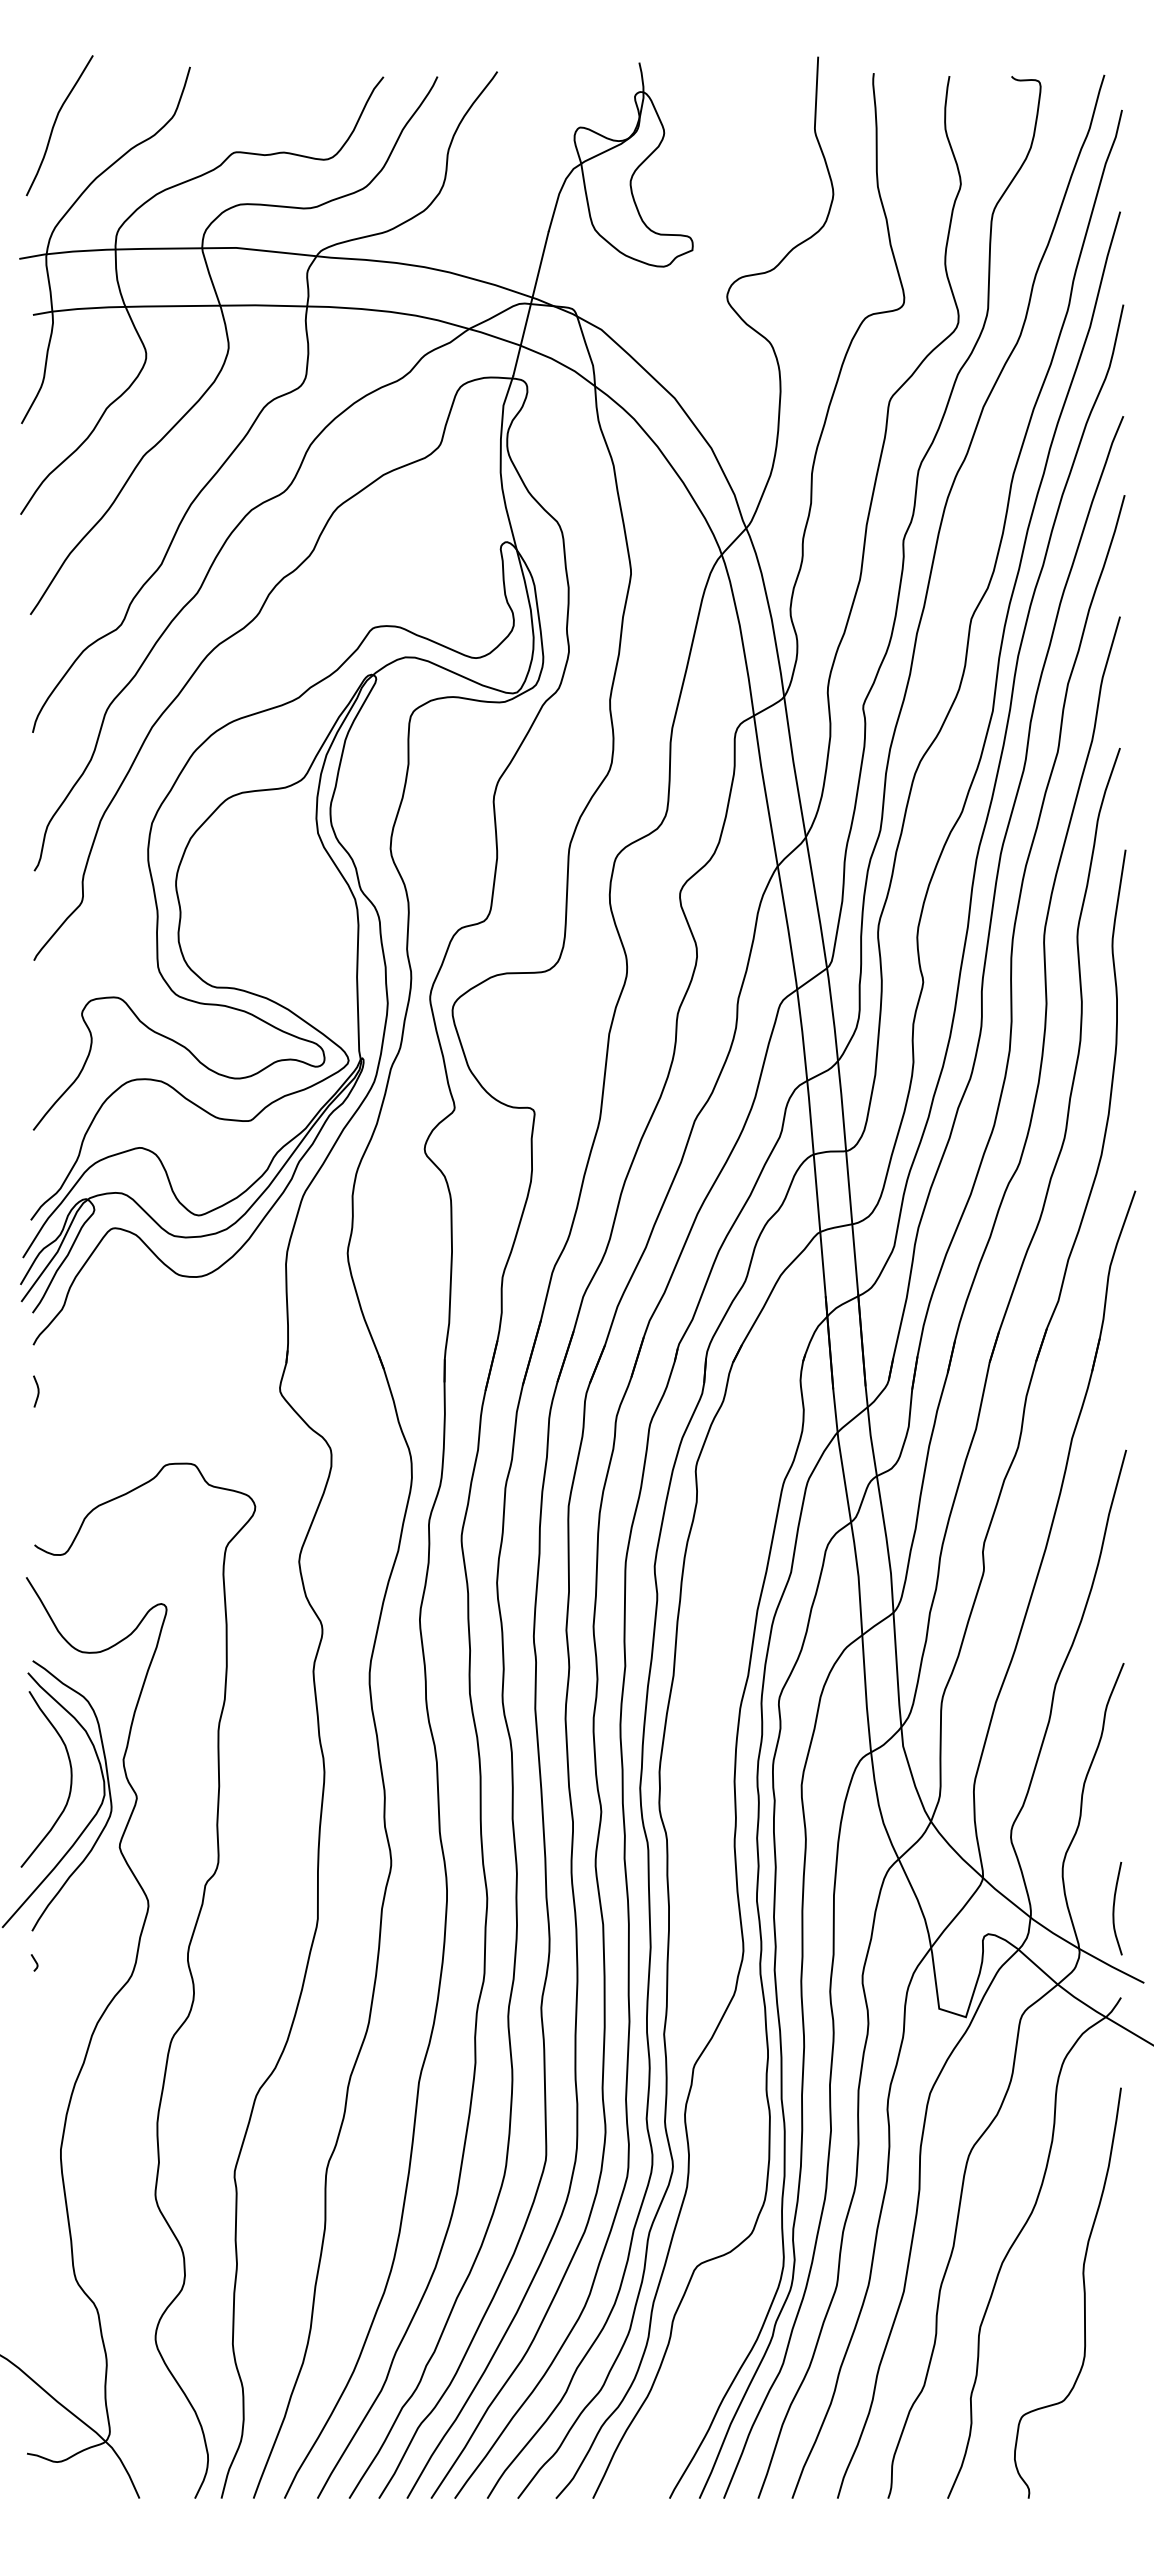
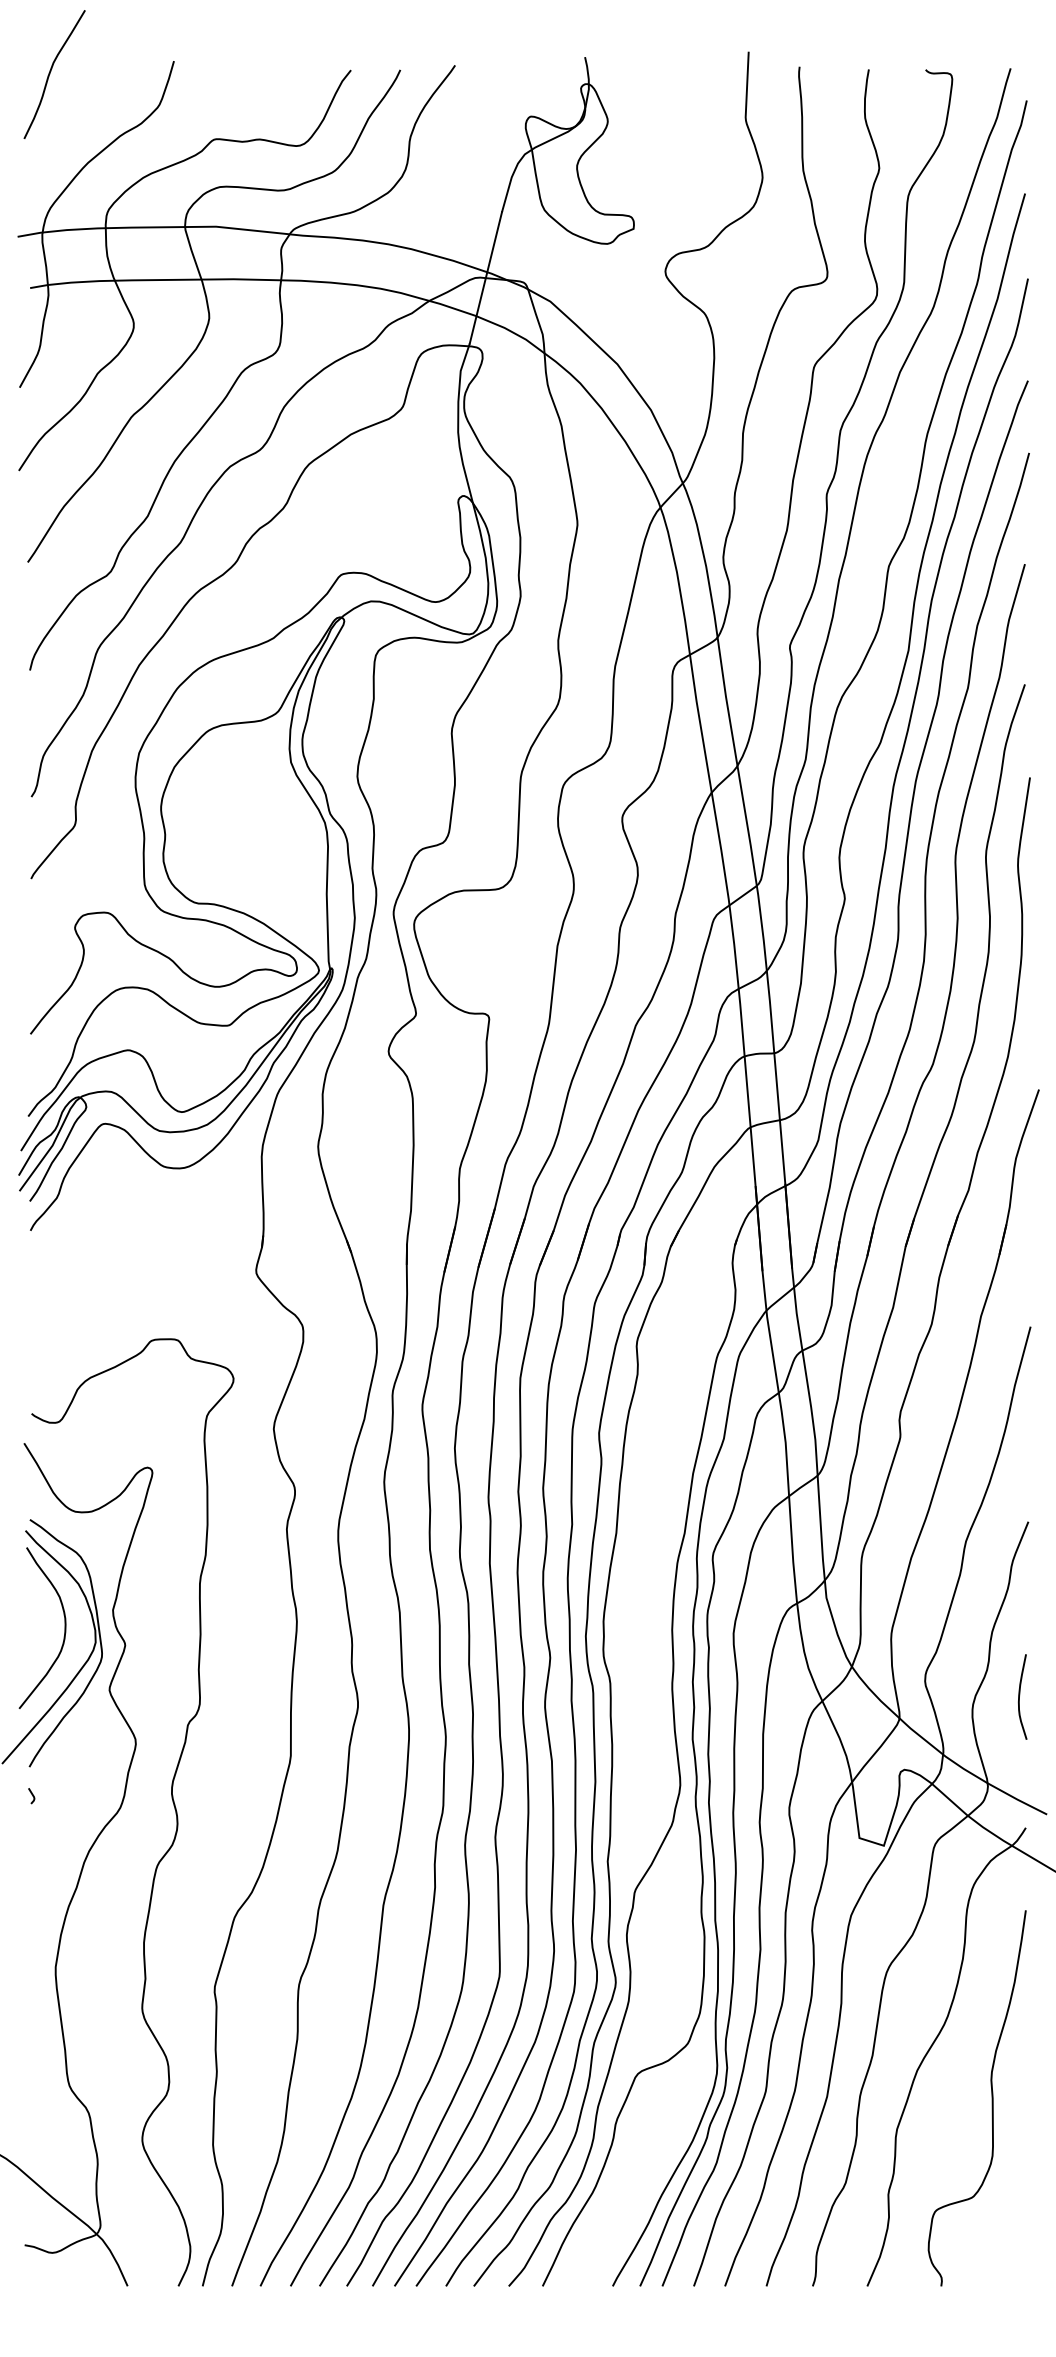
curve: (55, 124) -> (50, 73), moved
curve: (37, 1391) -> (34, 1273), removed
curve: (1114, 1908) -> (1019, 1696), moved

